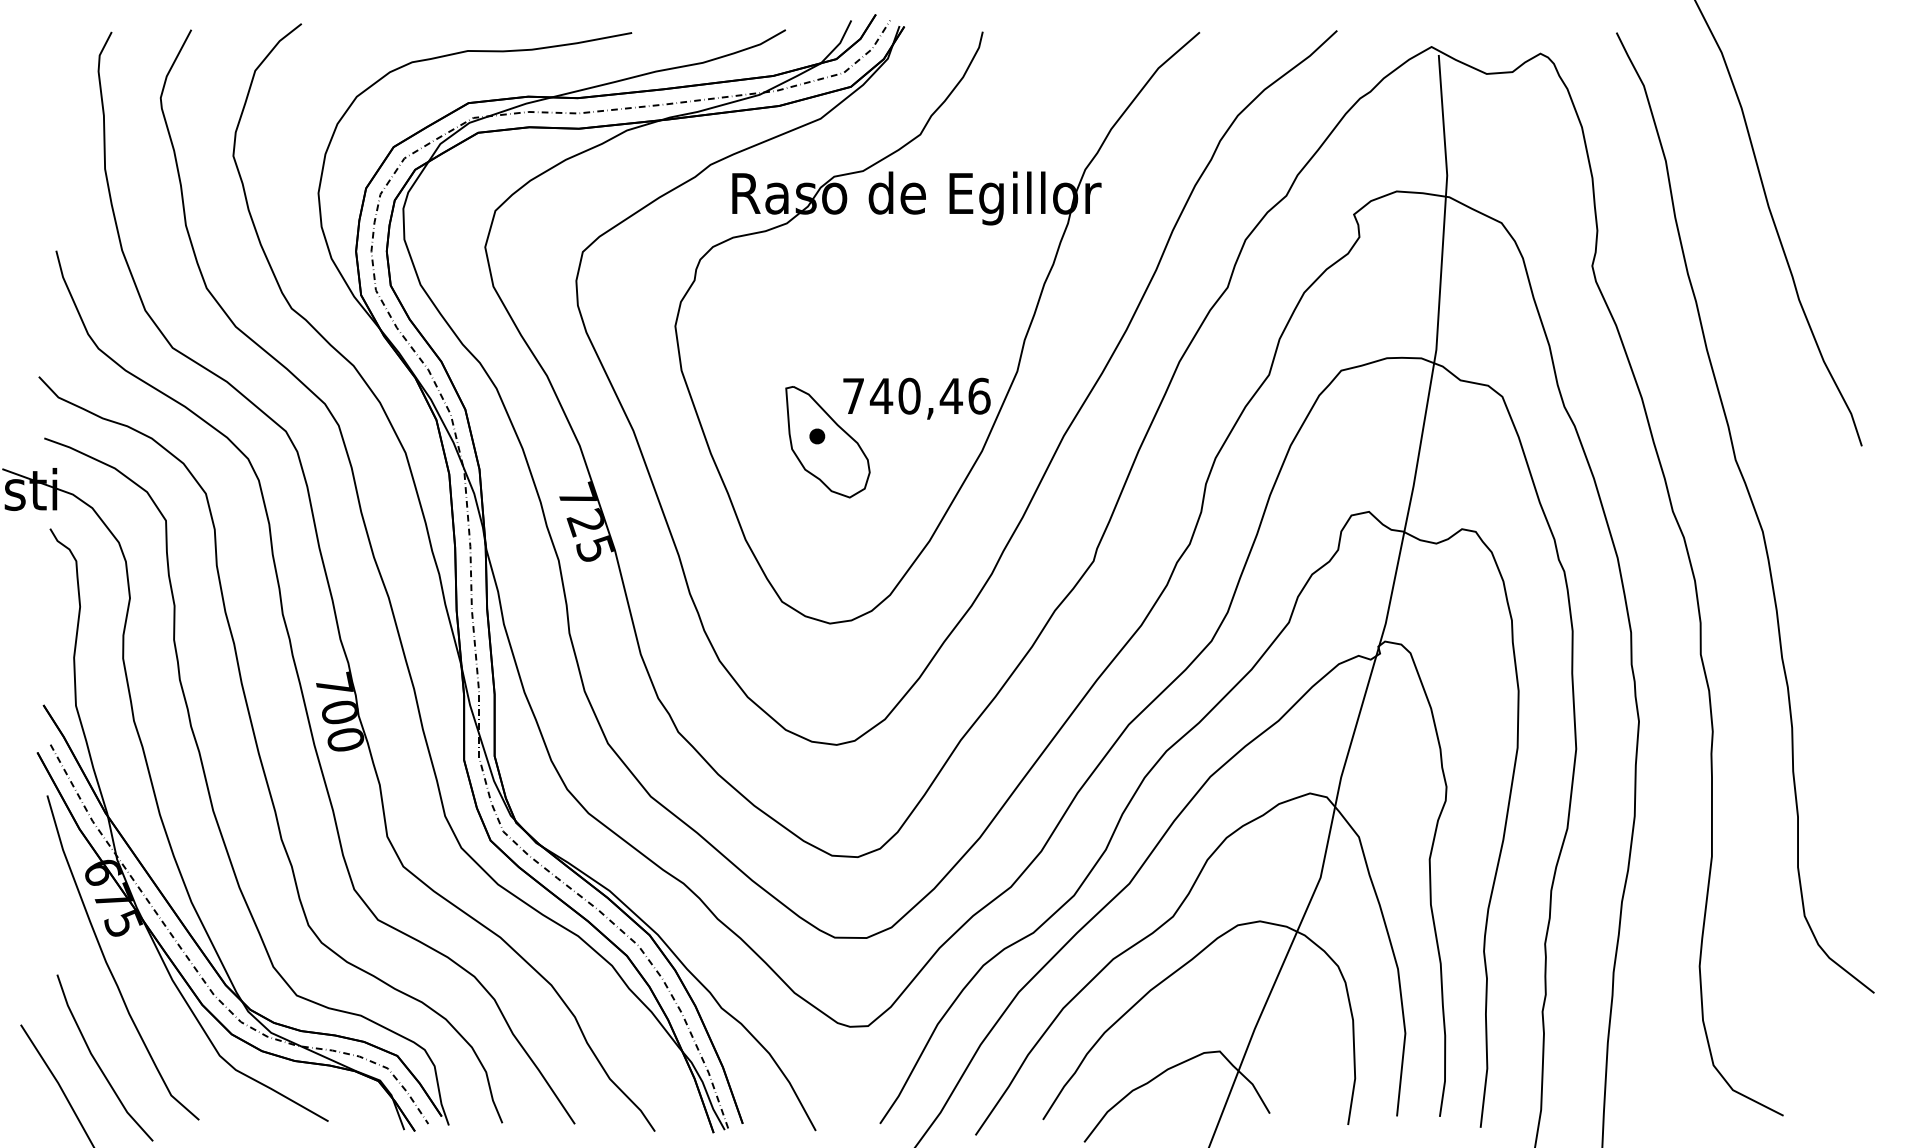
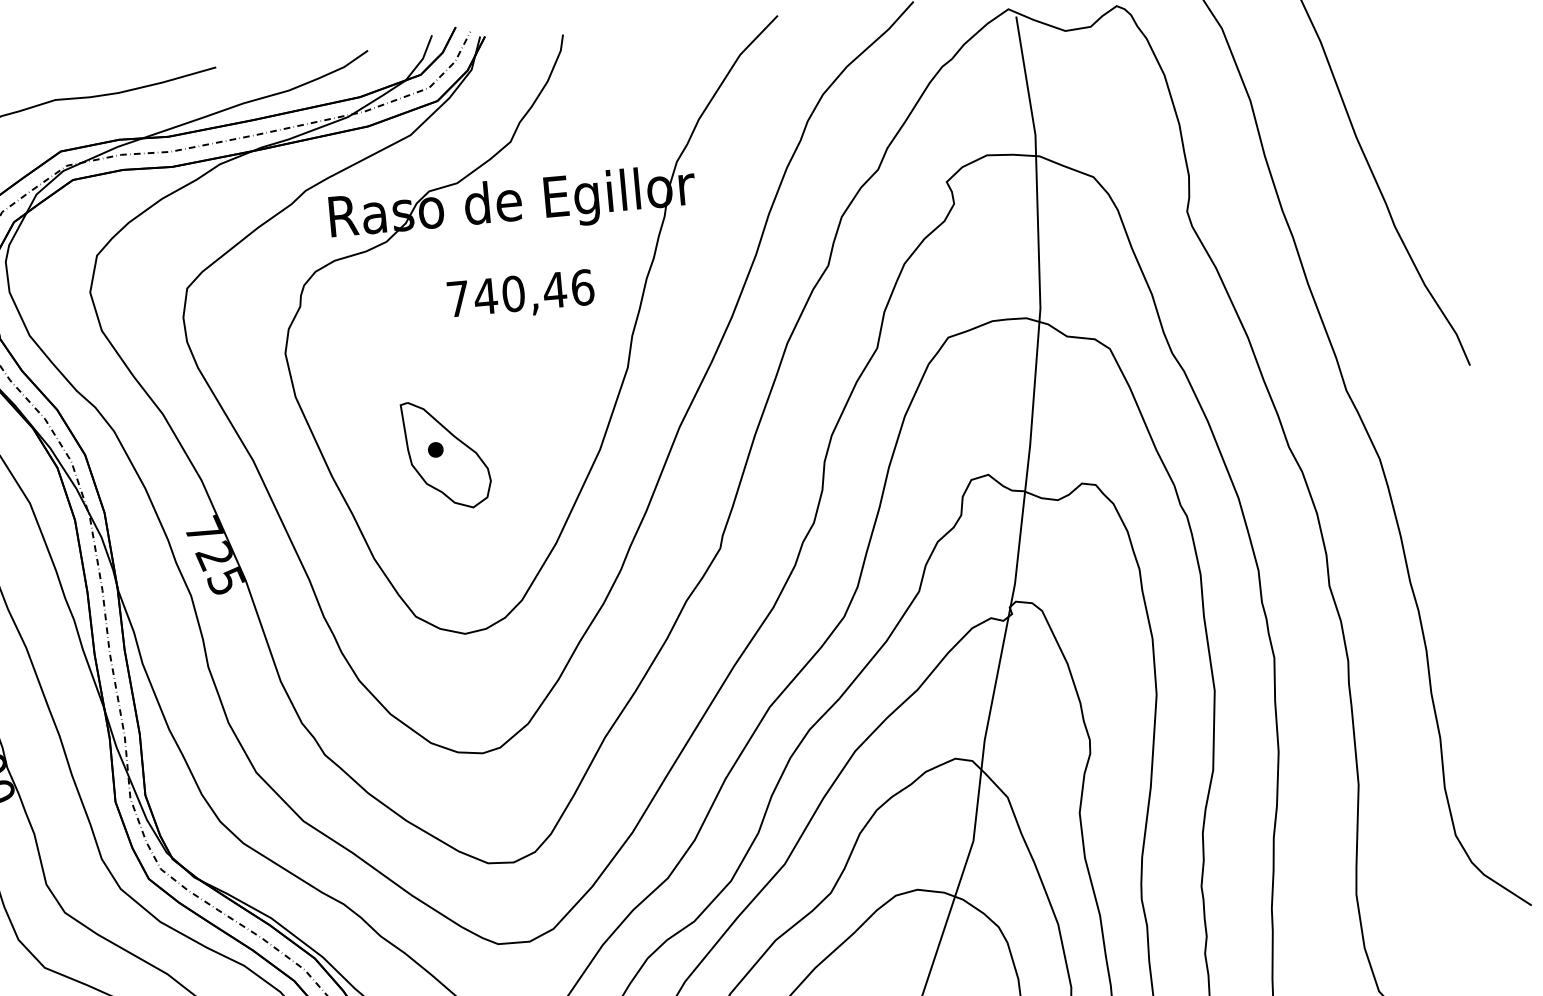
text: (916, 398) -> (520, 295), moved

